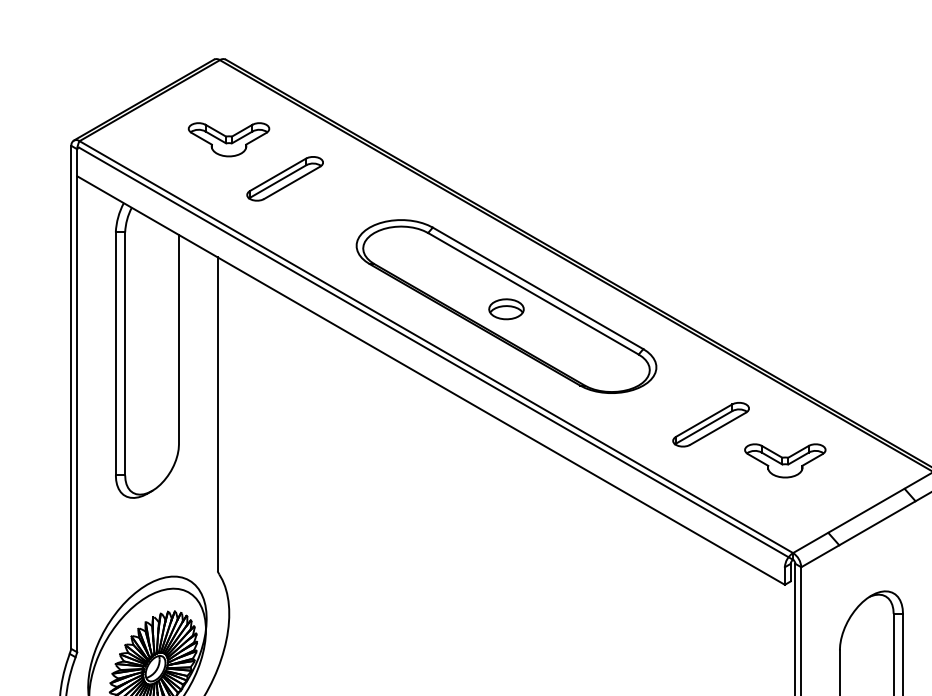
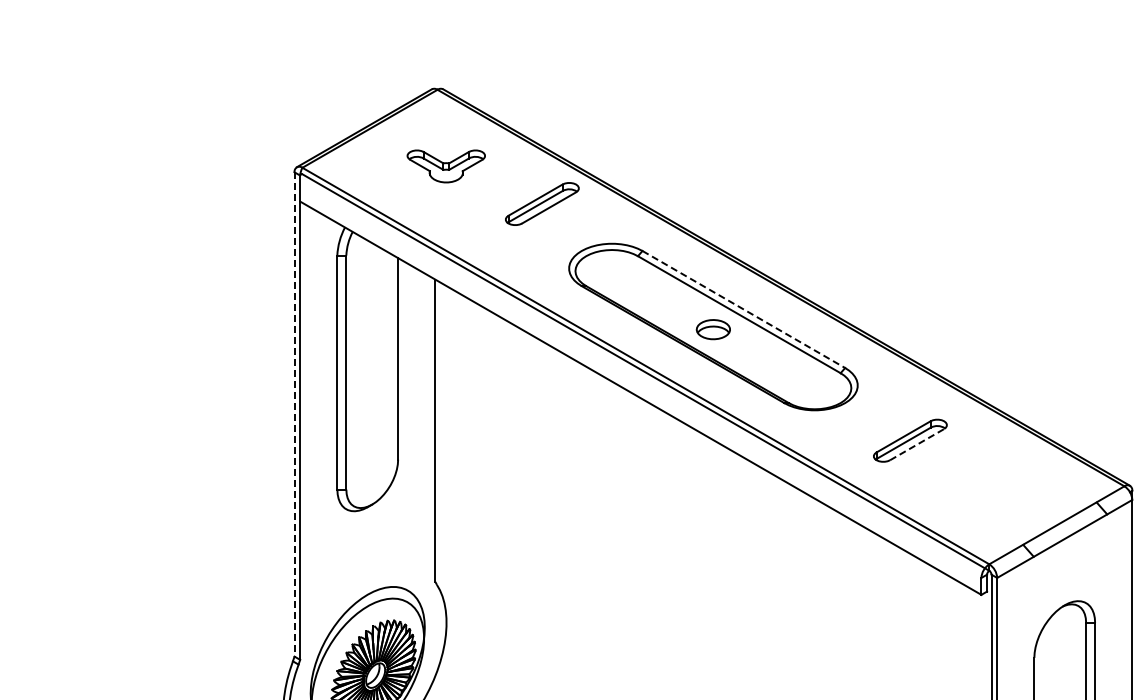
part: (285, 178) -> (542, 203), moved
line: (538, 288) -> (744, 309), solid -> dashed
line: (71, 397) -> (294, 414), solid -> dashed
line: (718, 428) -> (917, 444), solid -> dashed
part: (784, 460) -> (981, 475), removed

